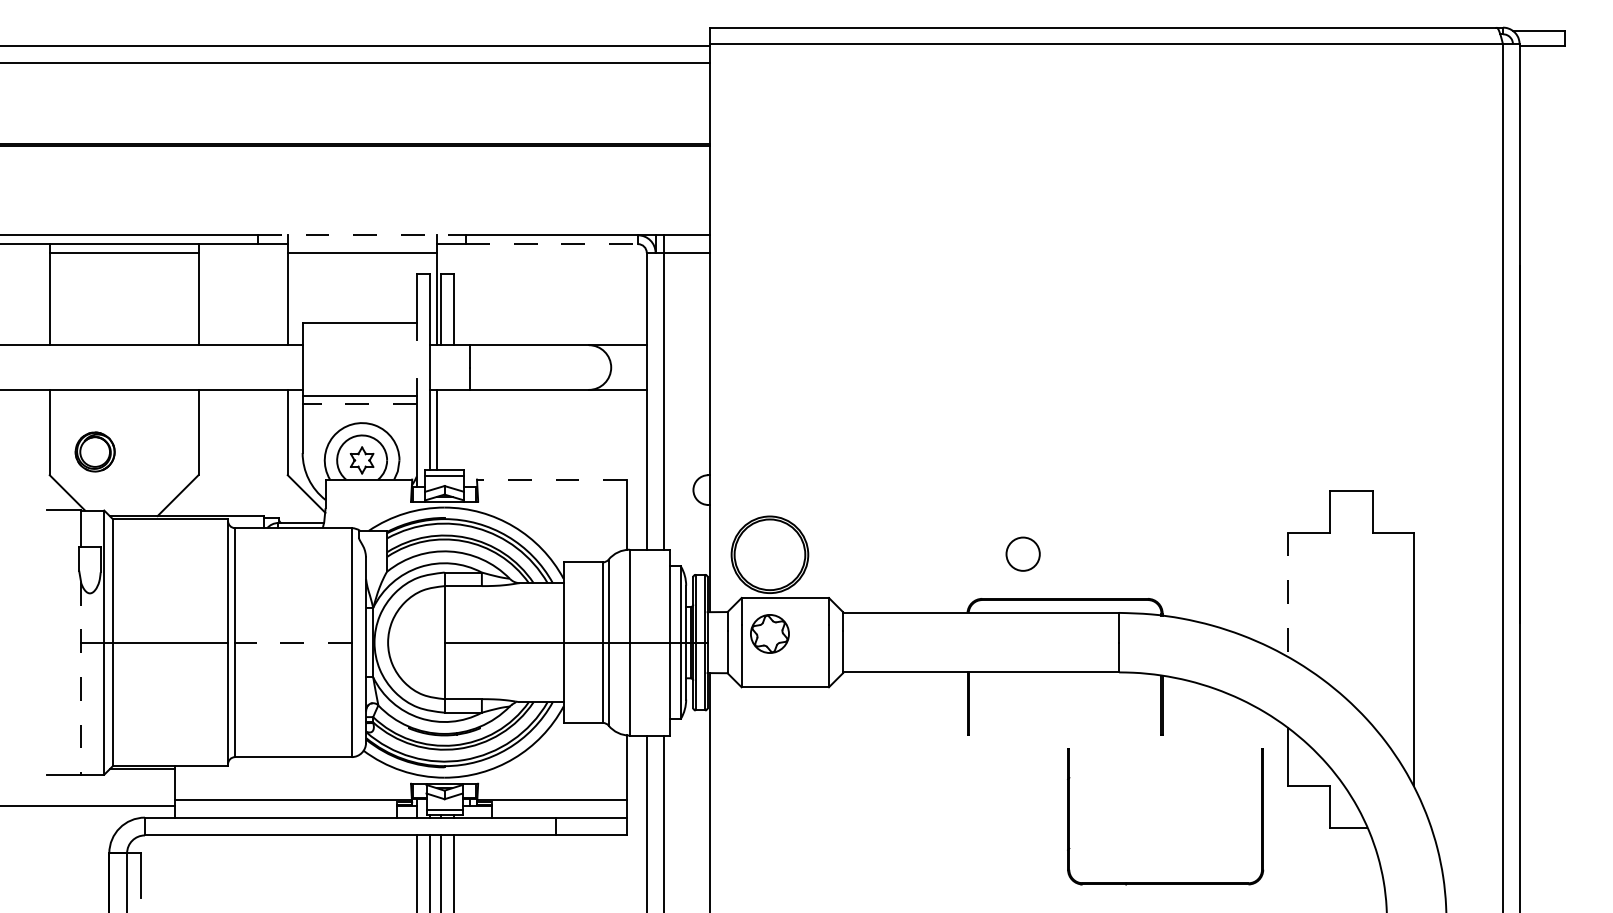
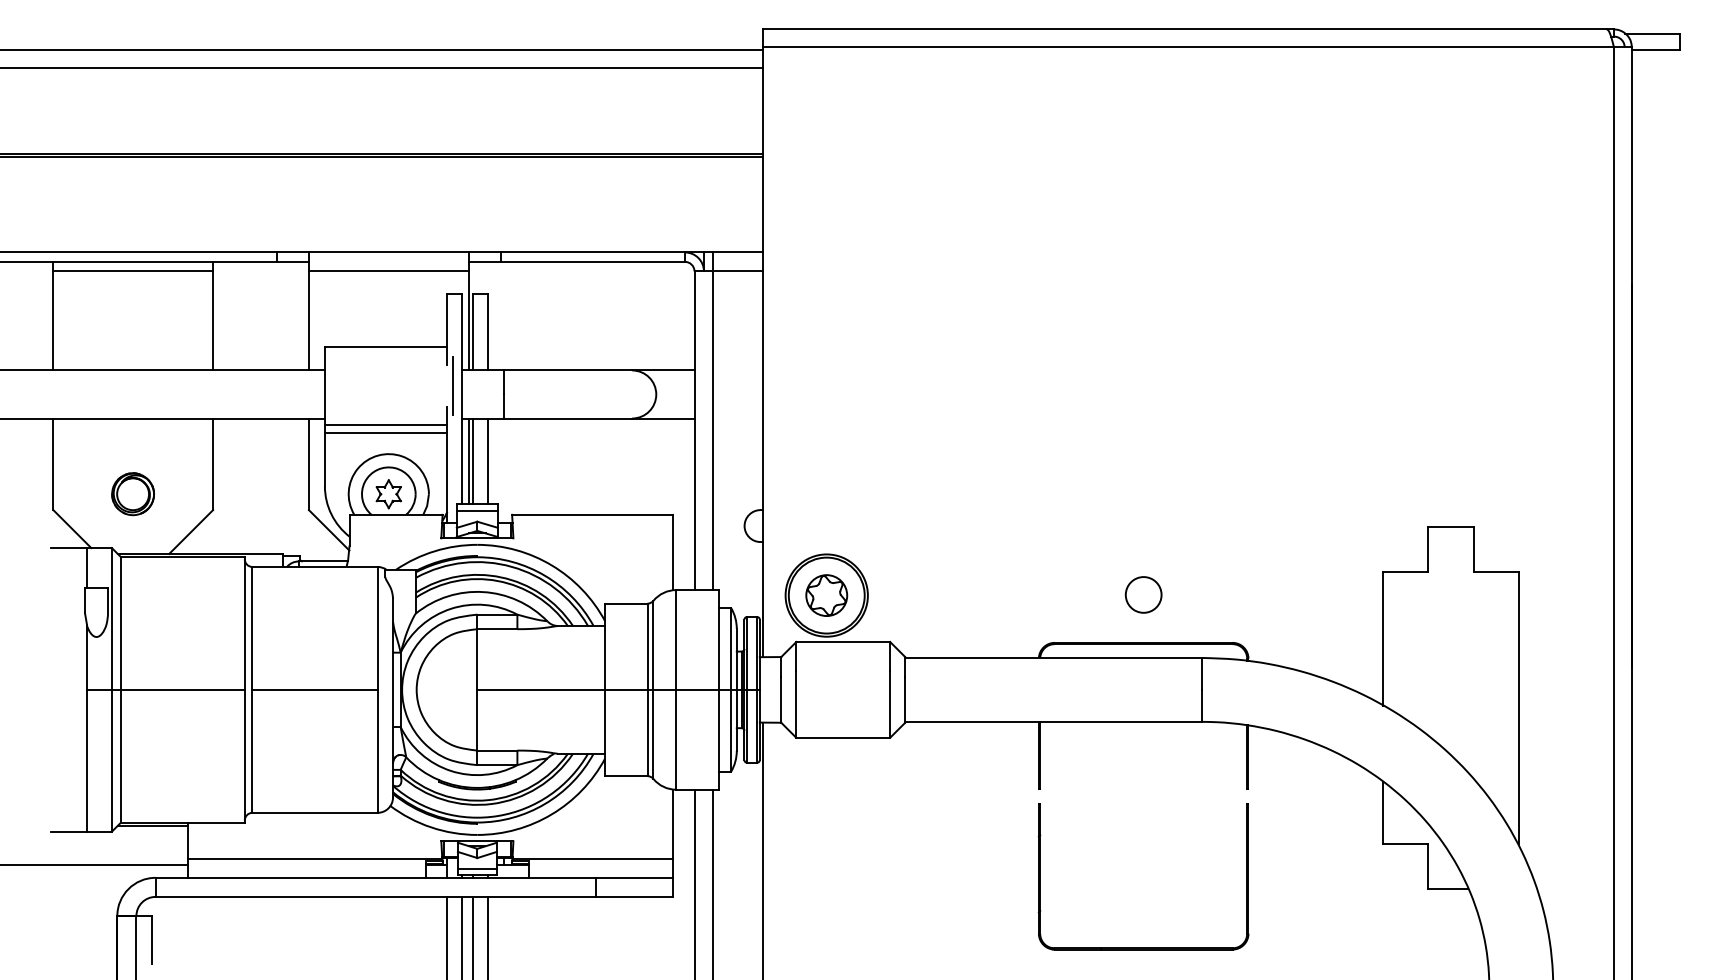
line: (361, 235) -> (388, 252), dashed -> solid
line: (552, 243) -> (593, 261), dashed -> solid
line: (421, 359) -> (452, 385), added
line: (359, 403) -> (385, 433), dashed -> solid
line: (441, 429) -> (473, 461), added
line: (454, 429) -> (487, 461), added
part: (94, 452) -> (132, 494), moved
line: (551, 479) -> (592, 514), dashed -> solid
circle: (1023, 553) -> (1143, 594), moved
line: (1288, 595) -> (1383, 639), dashed -> solid
part: (769, 633) -> (826, 595), moved
line: (293, 642) -> (315, 689), dashed -> solid
line: (80, 678) -> (86, 728), dashed -> solid
part: (1165, 882) -> (1143, 947), moved

